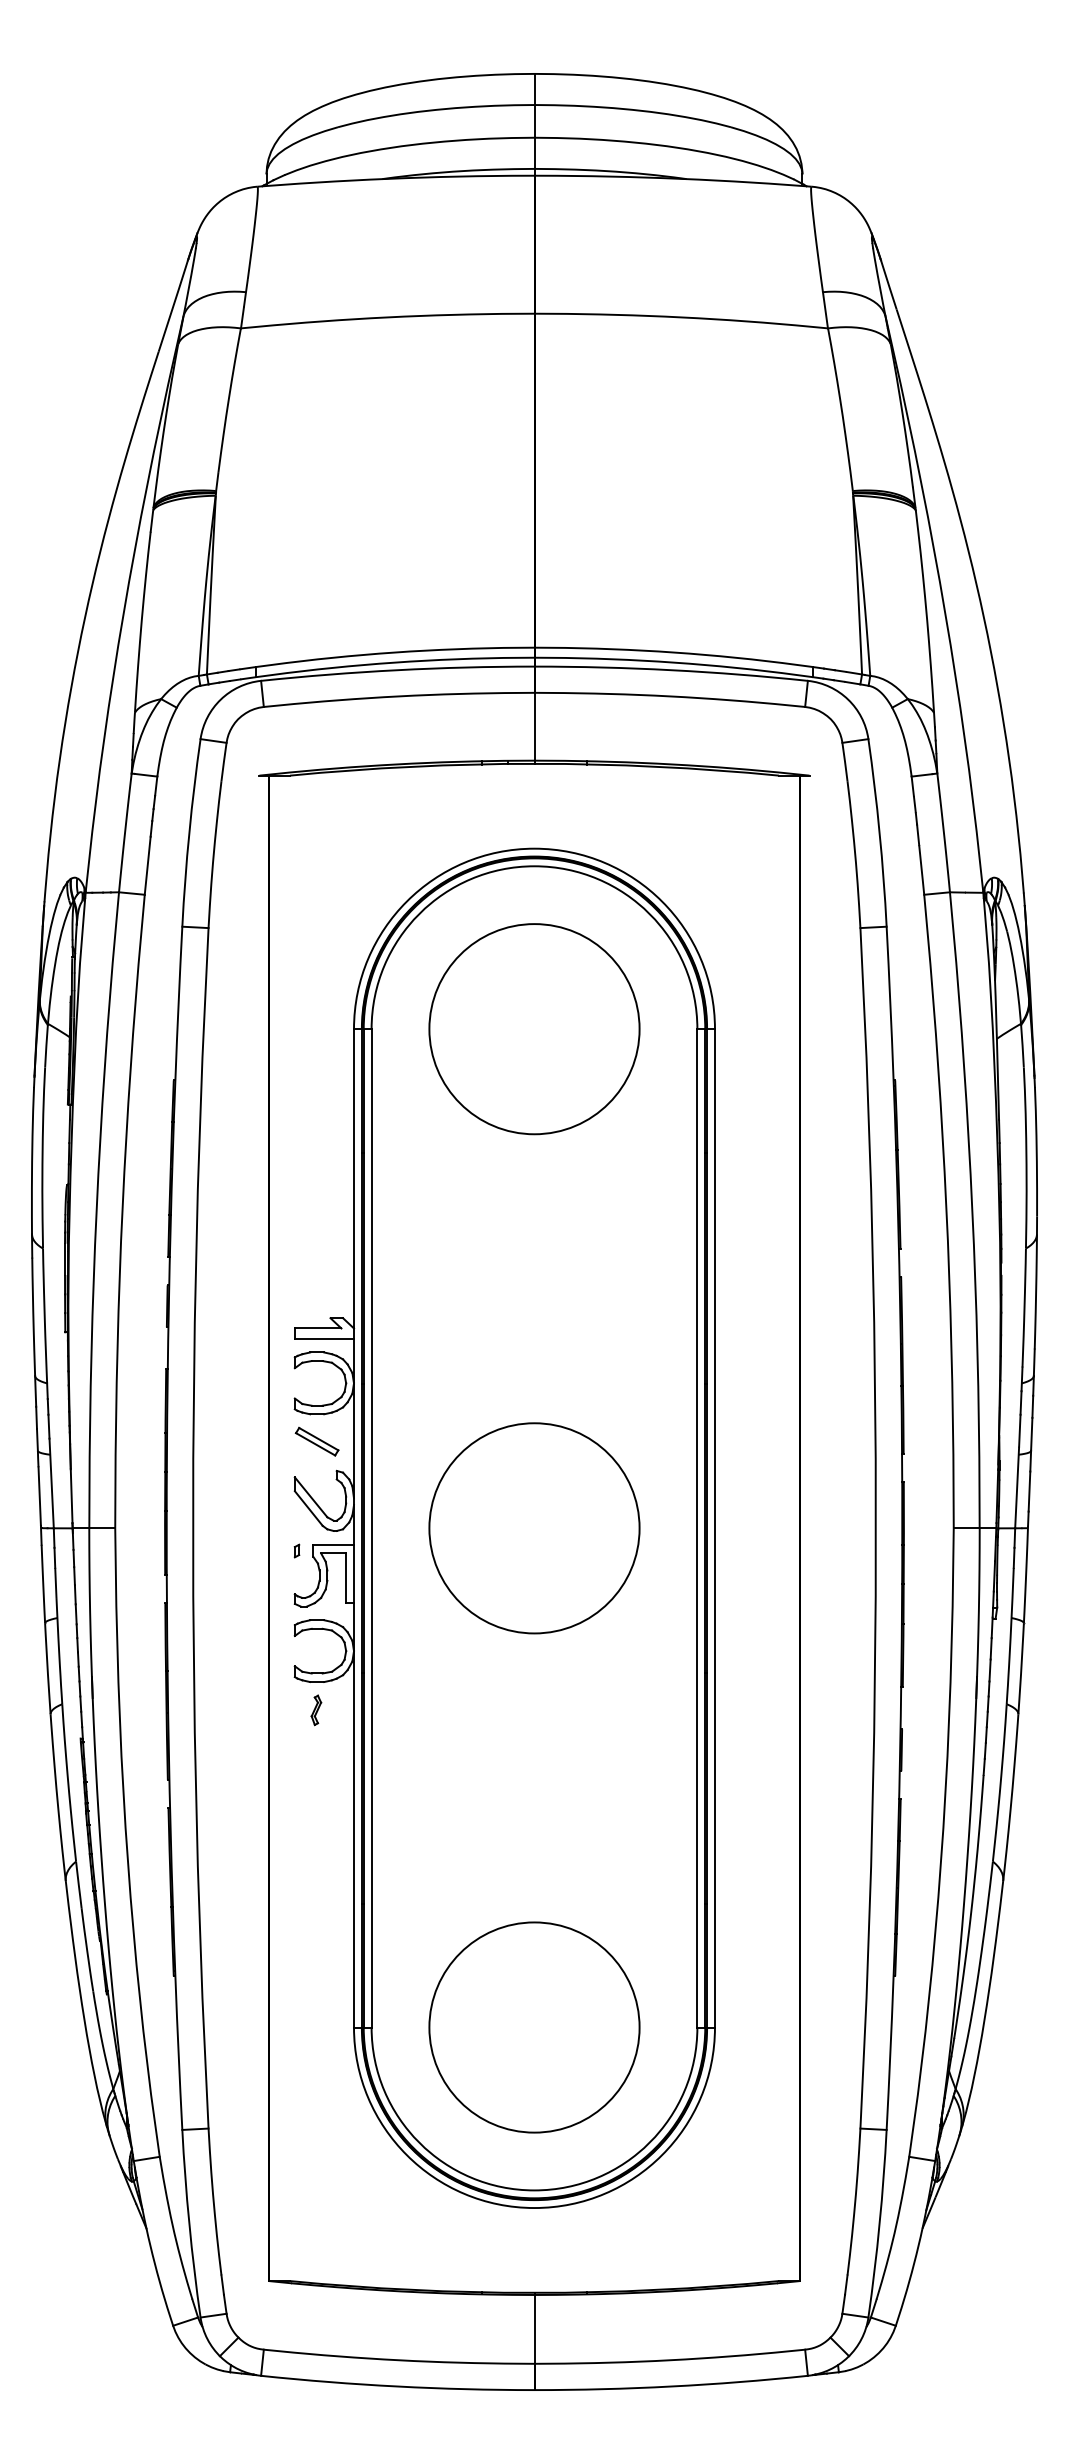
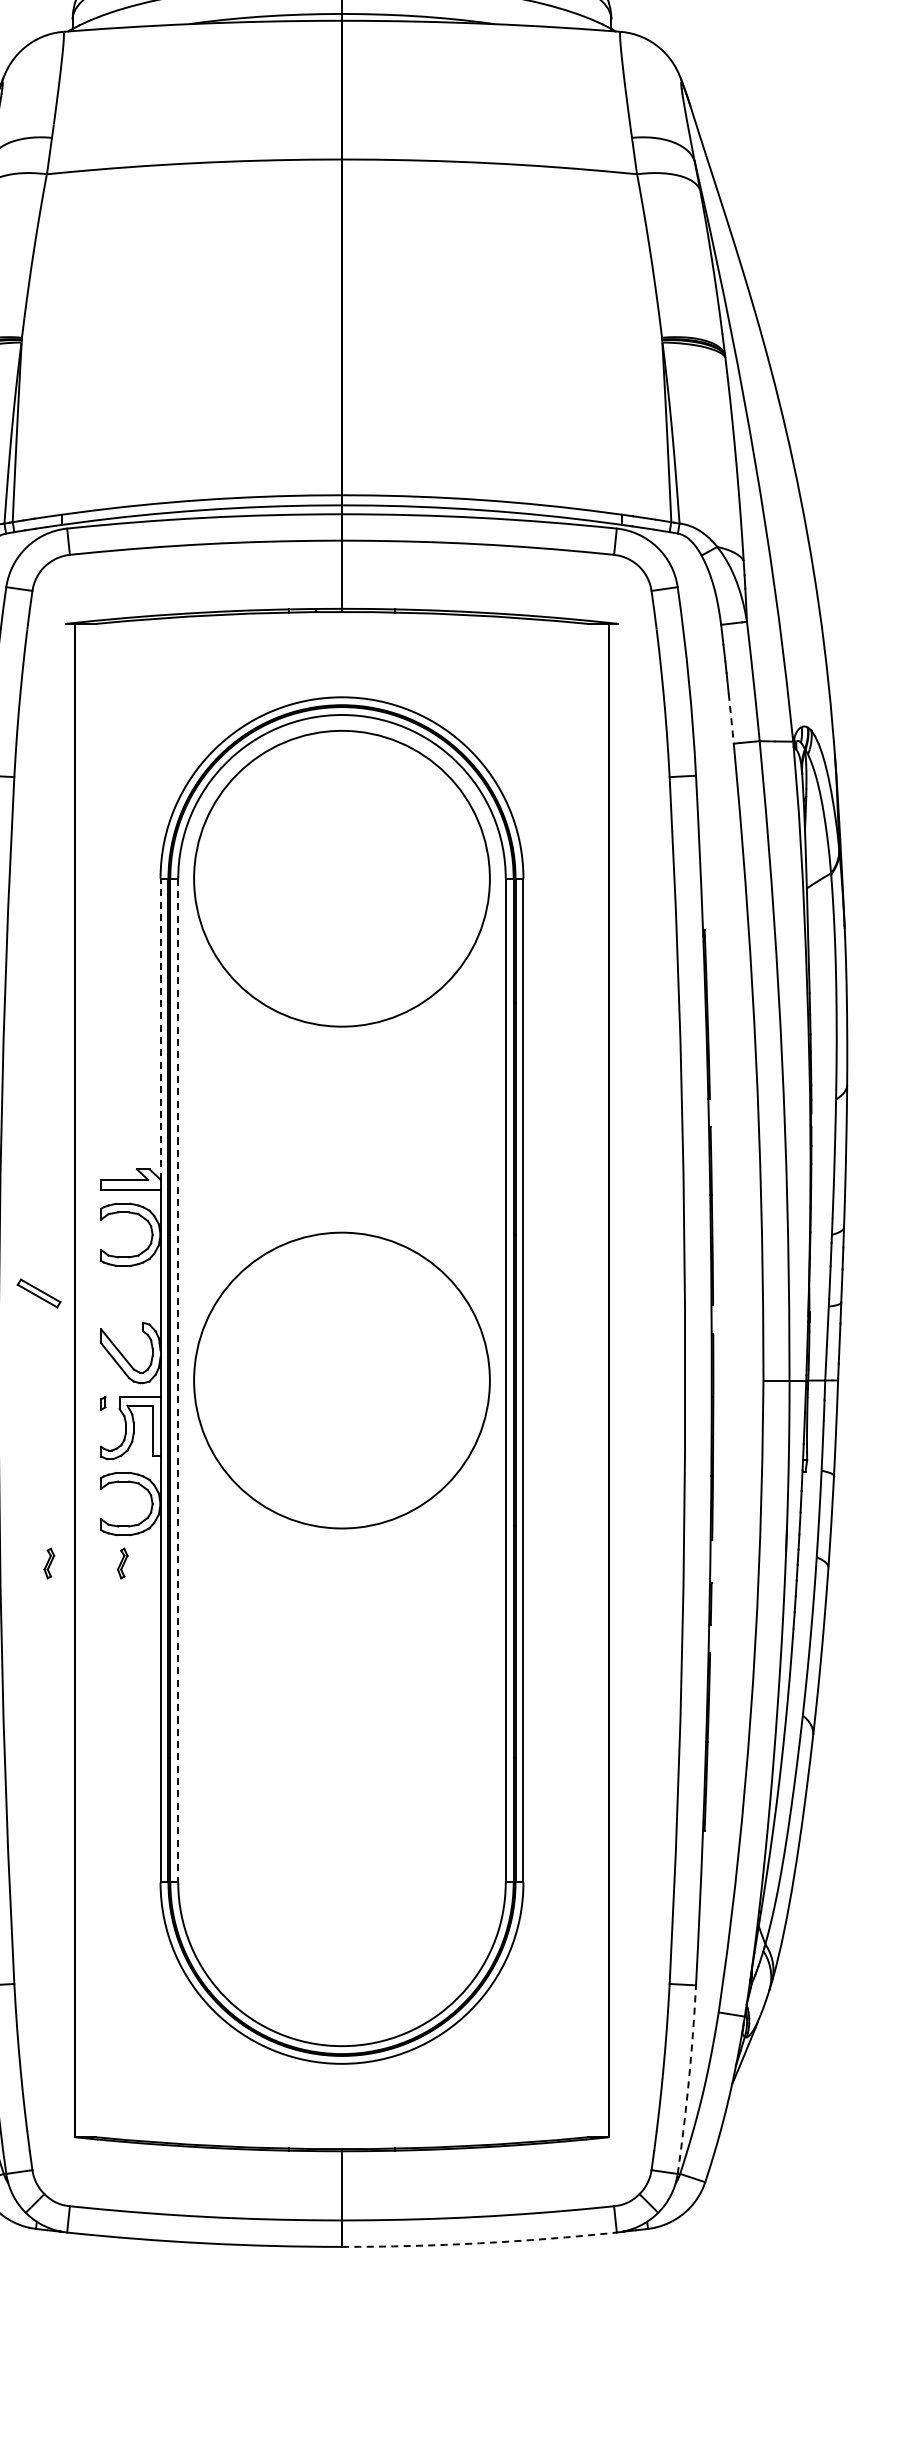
line: (921, 870) -> (731, 719), solid -> dashed
circle: (534, 1029) -> (342, 879), size x1.4
line: (354, 1178) -> (161, 1028), solid -> dashed
part: (316, 1441) -> (38, 1293), moved
line: (371, 1528) -> (178, 1380), solid -> dashed
circle: (534, 1528) -> (342, 1380), size x1.4
part: (243, 1710) -> (49, 1563), added
circle: (534, 2027) -> (342, 1882), removed
arc: (879, 2223) -> (688, 2079), solid -> dashed
arc: (671, 2386) -> (479, 2243), solid -> dashed

